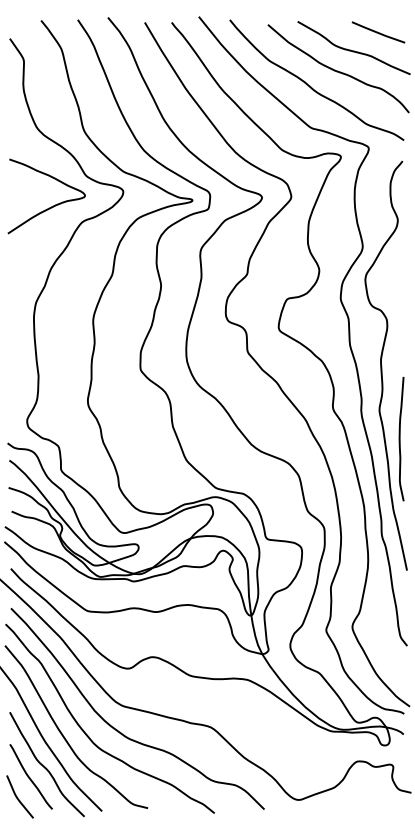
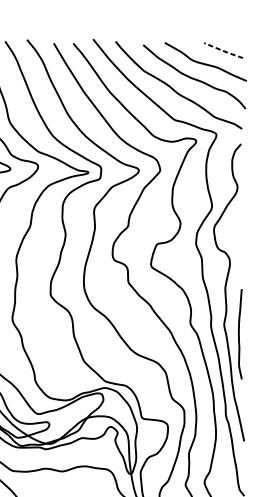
line: (377, 32) -> (222, 50), solid -> dashed
curve: (400, 438) -> (239, 333), moved

